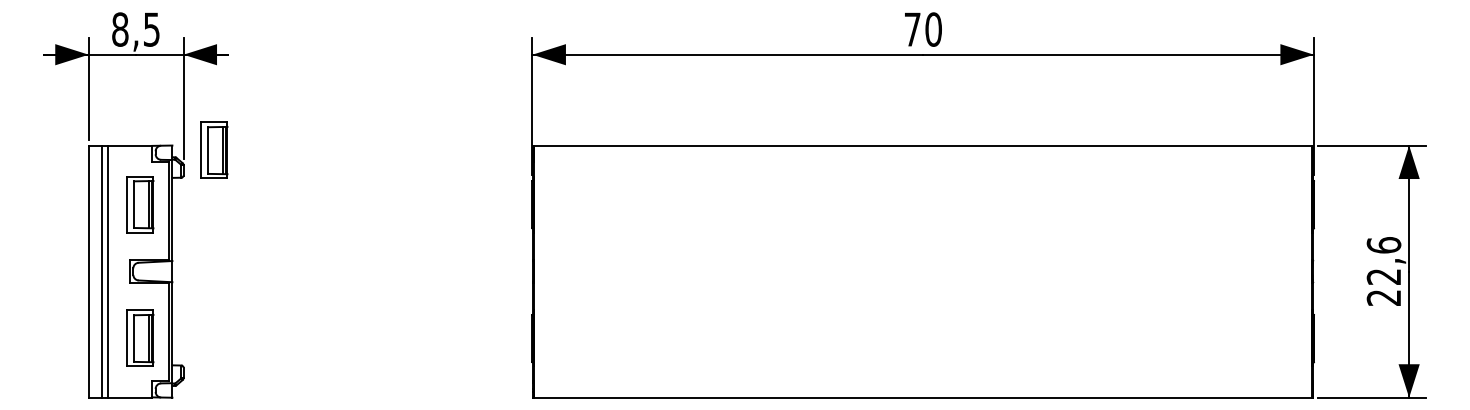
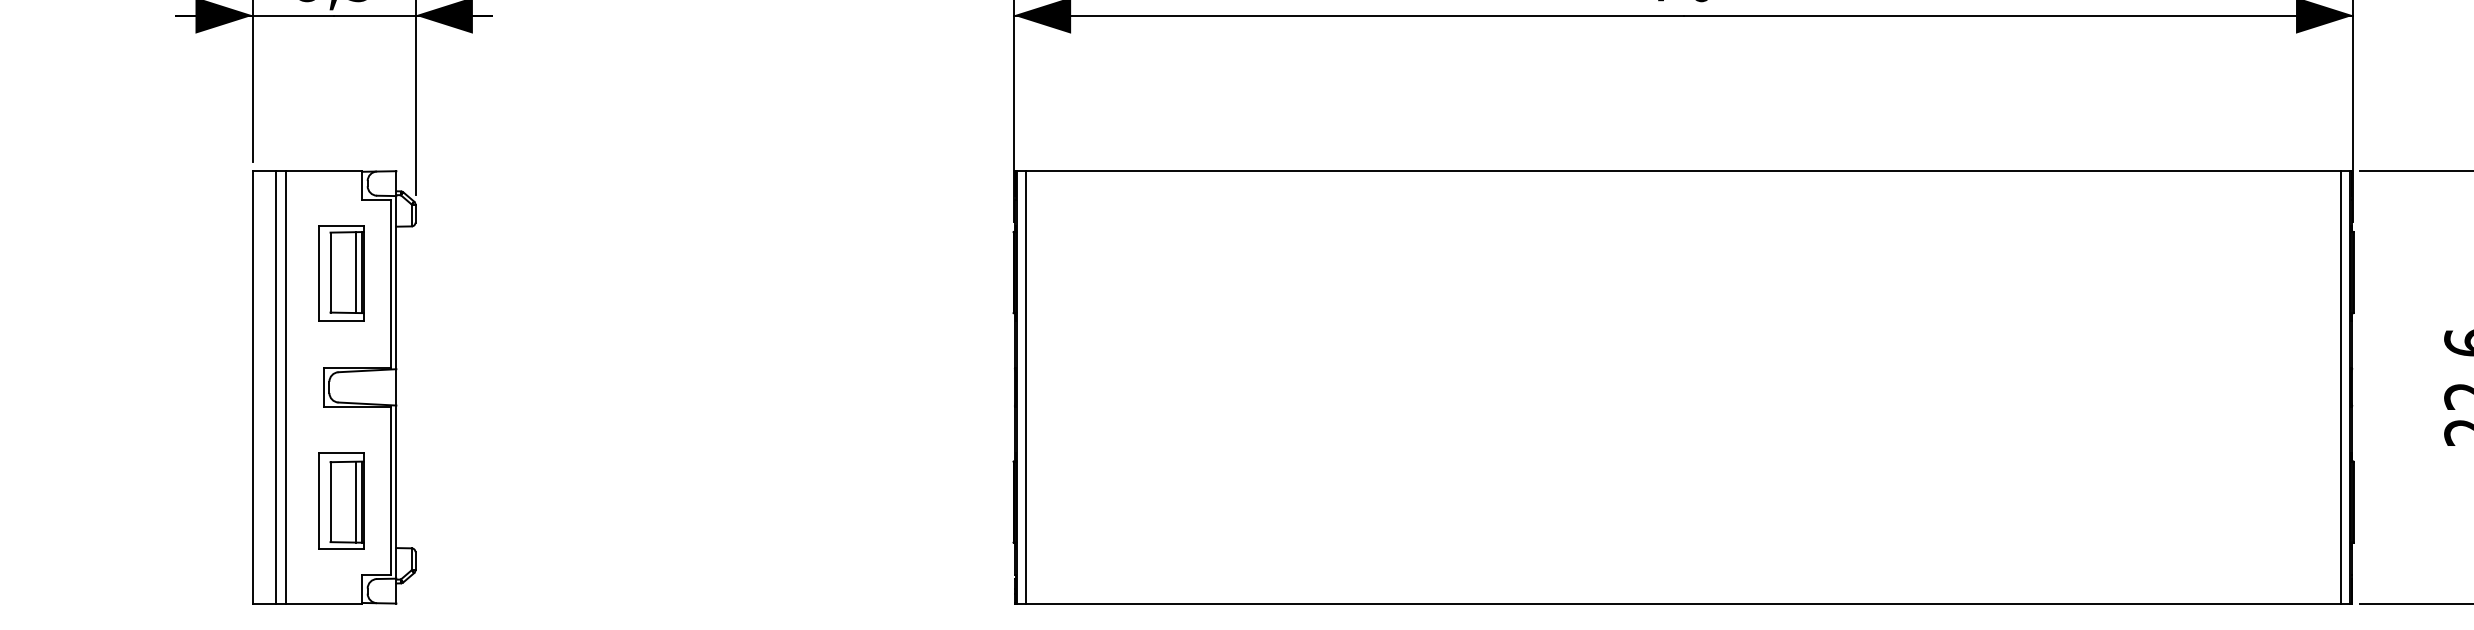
part: (214, 149) -> (468, 177), removed
line: (539, 271) -> (1025, 387), added
line: (1306, 271) -> (2340, 387), added

